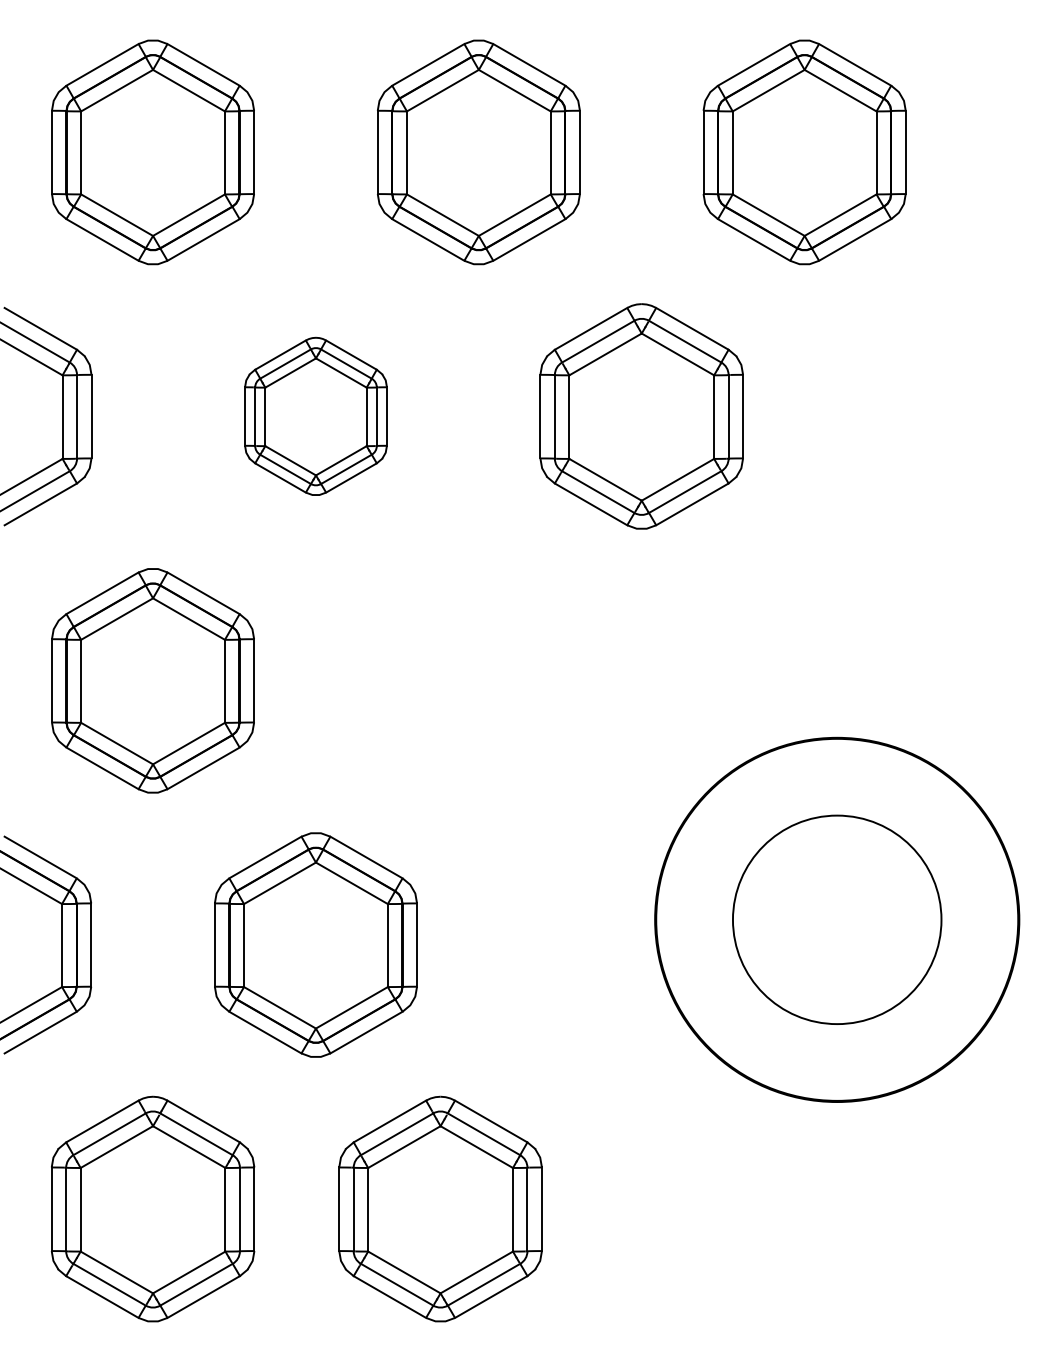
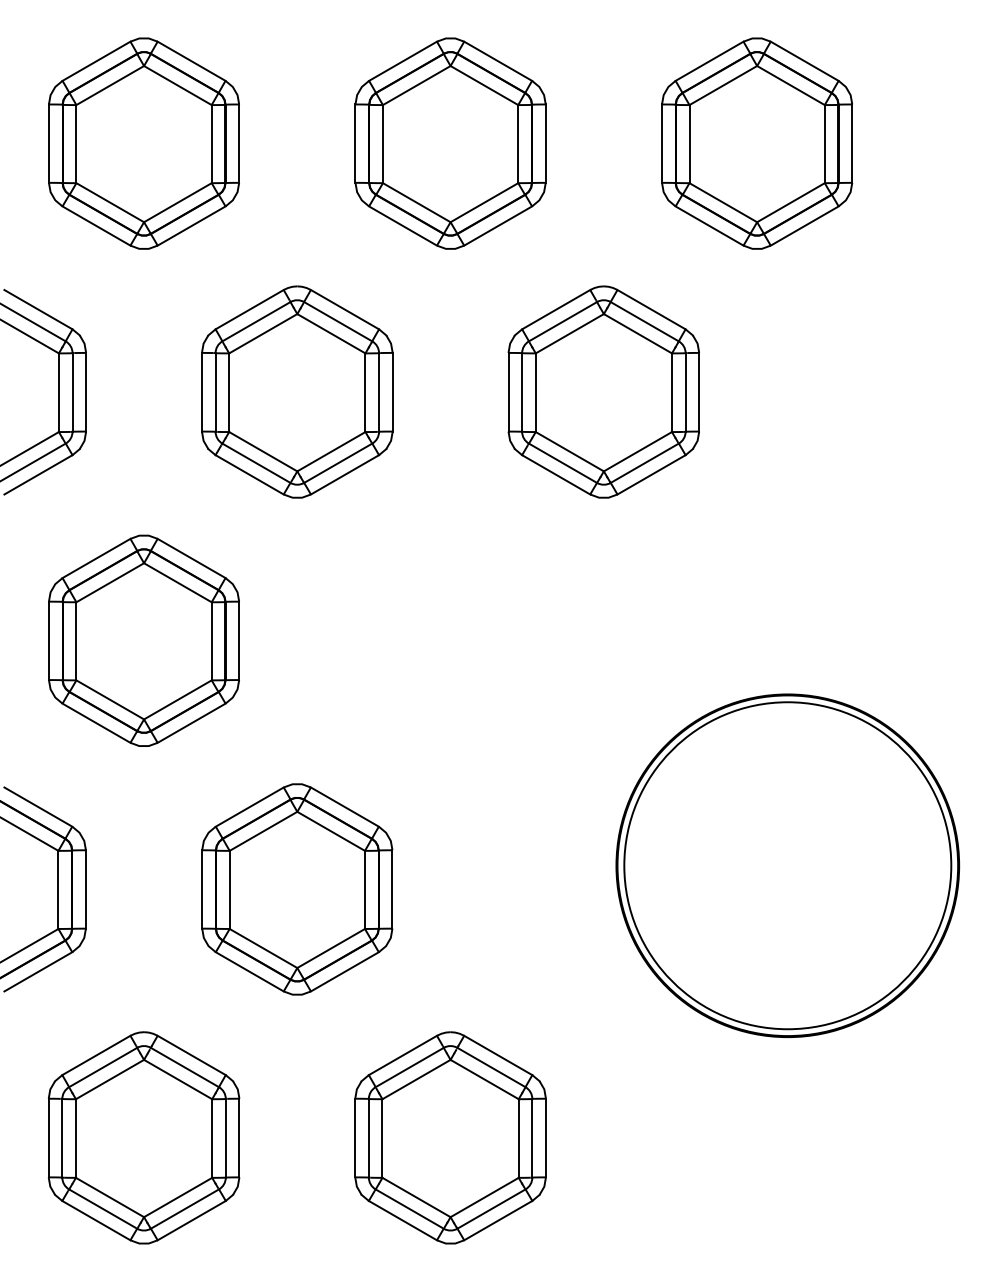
part: (316, 415) -> (297, 391), size x1.43
circle: (836, 919) -> (787, 865), size x1.67
part: (440, 1208) -> (450, 1137), moved

